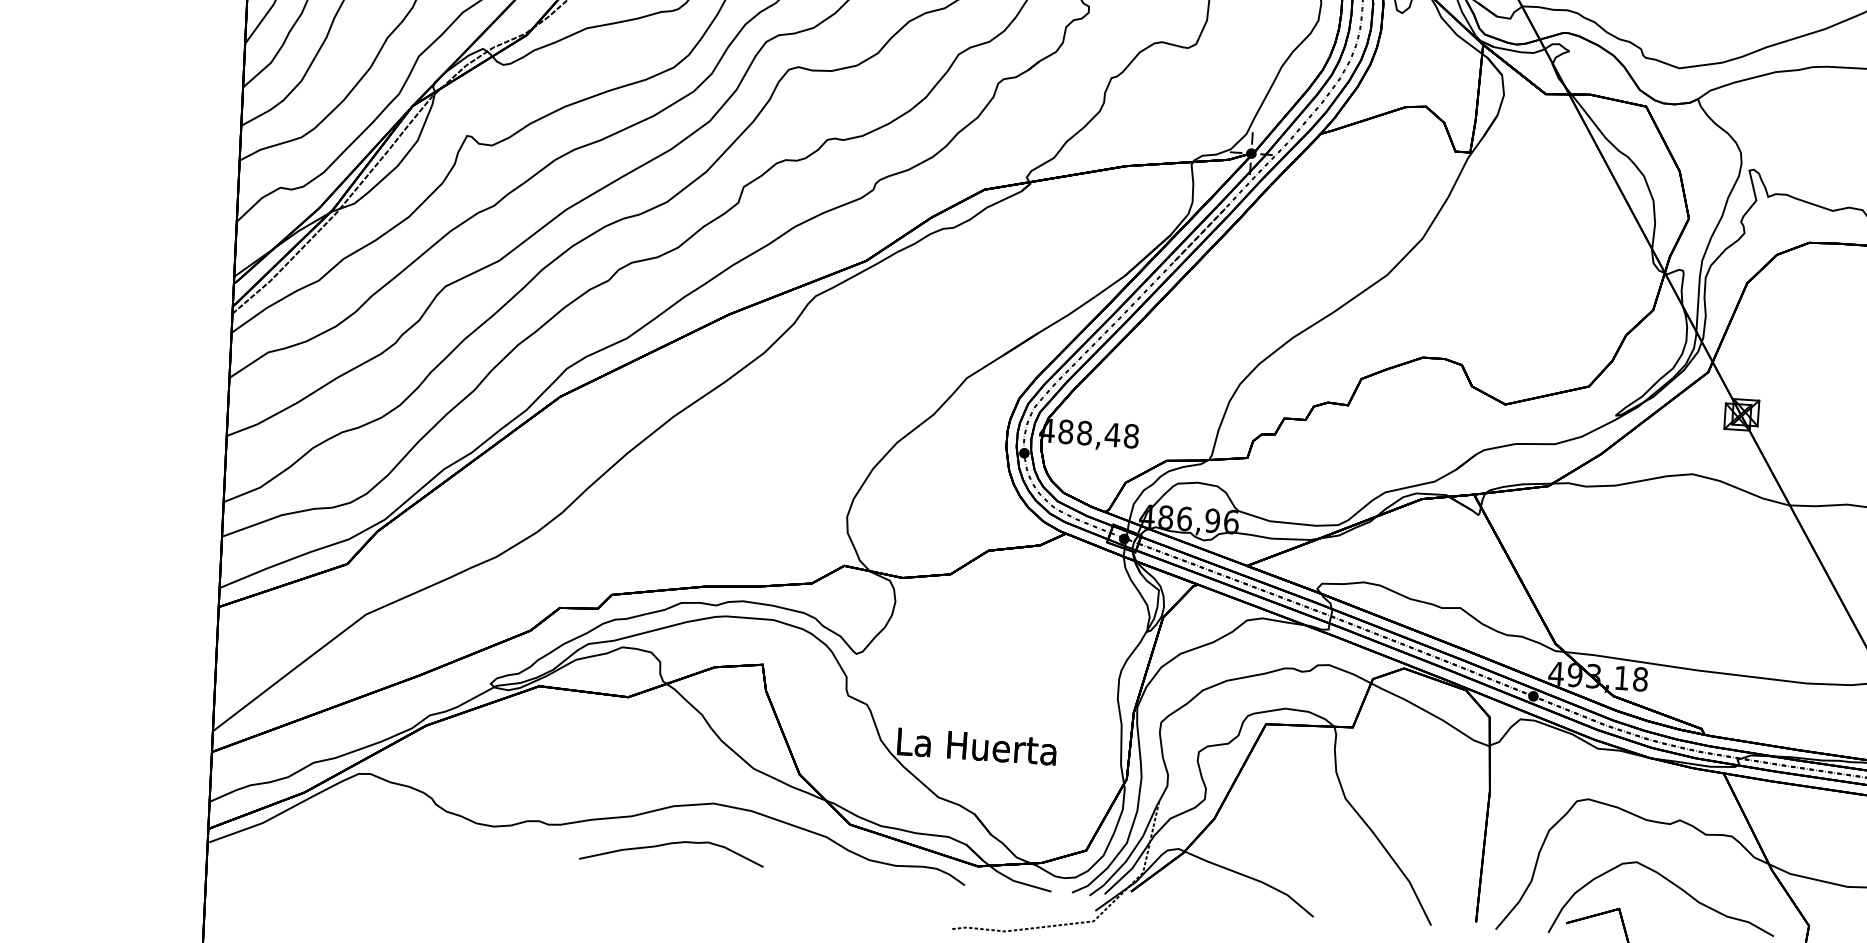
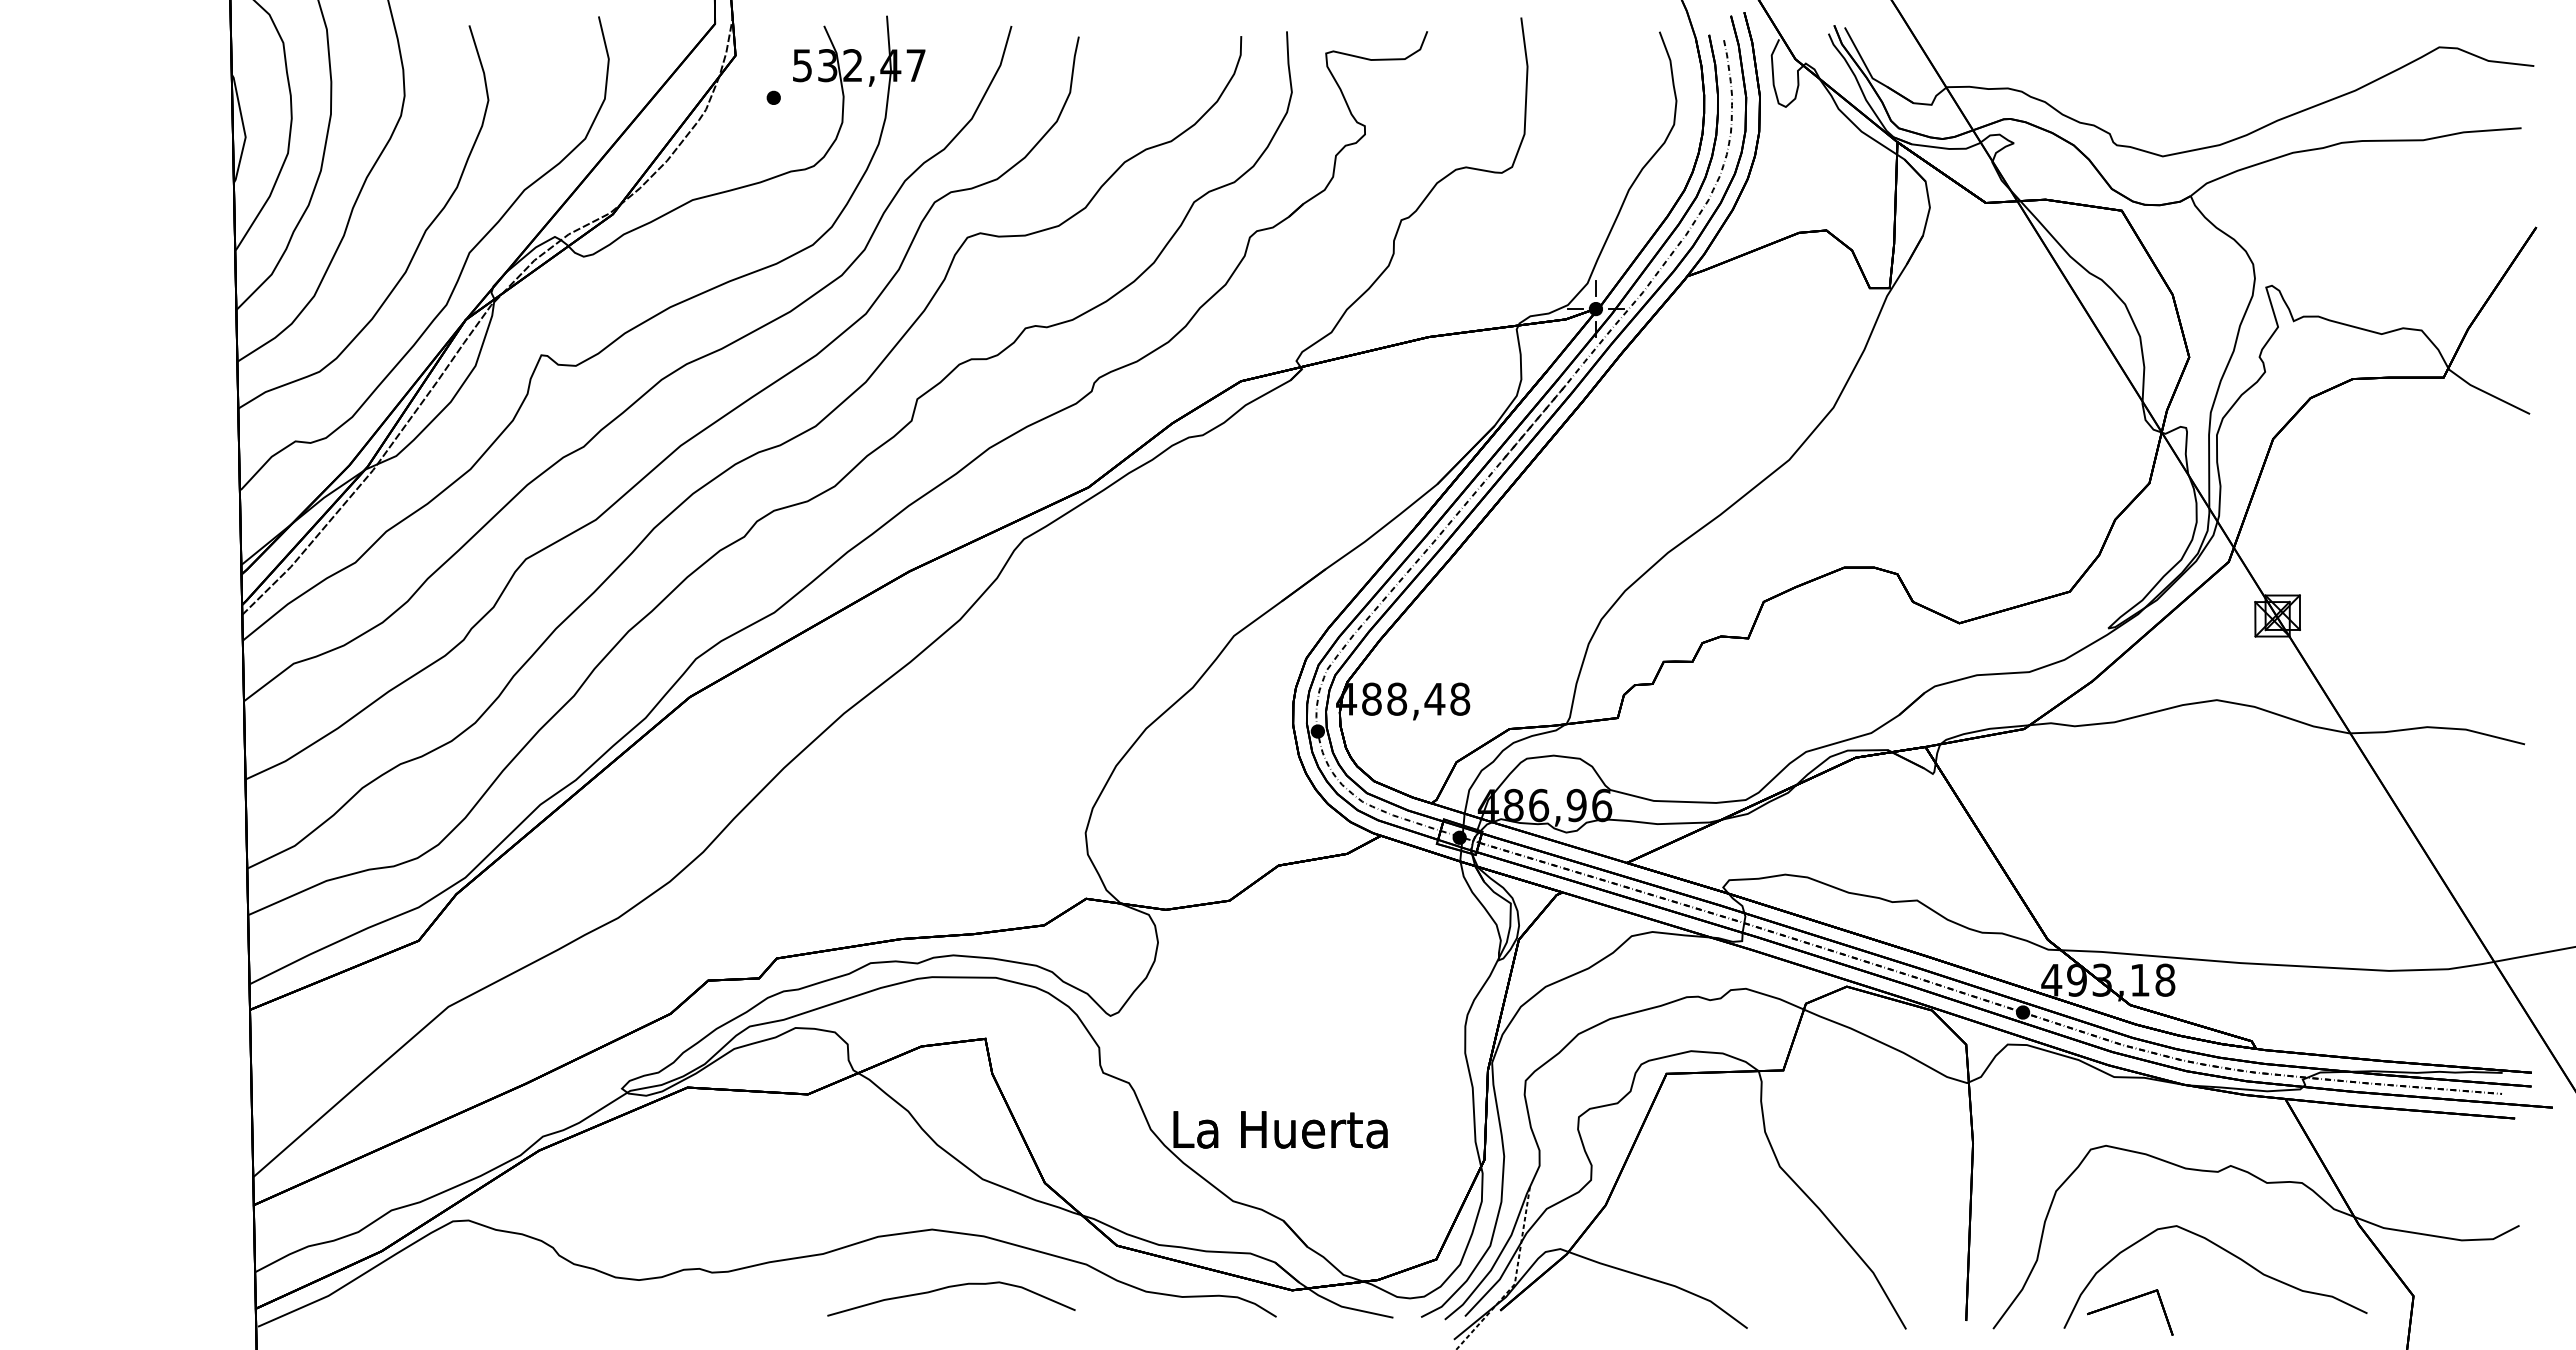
curve: (669, 844) -> (947, 1288), moved

